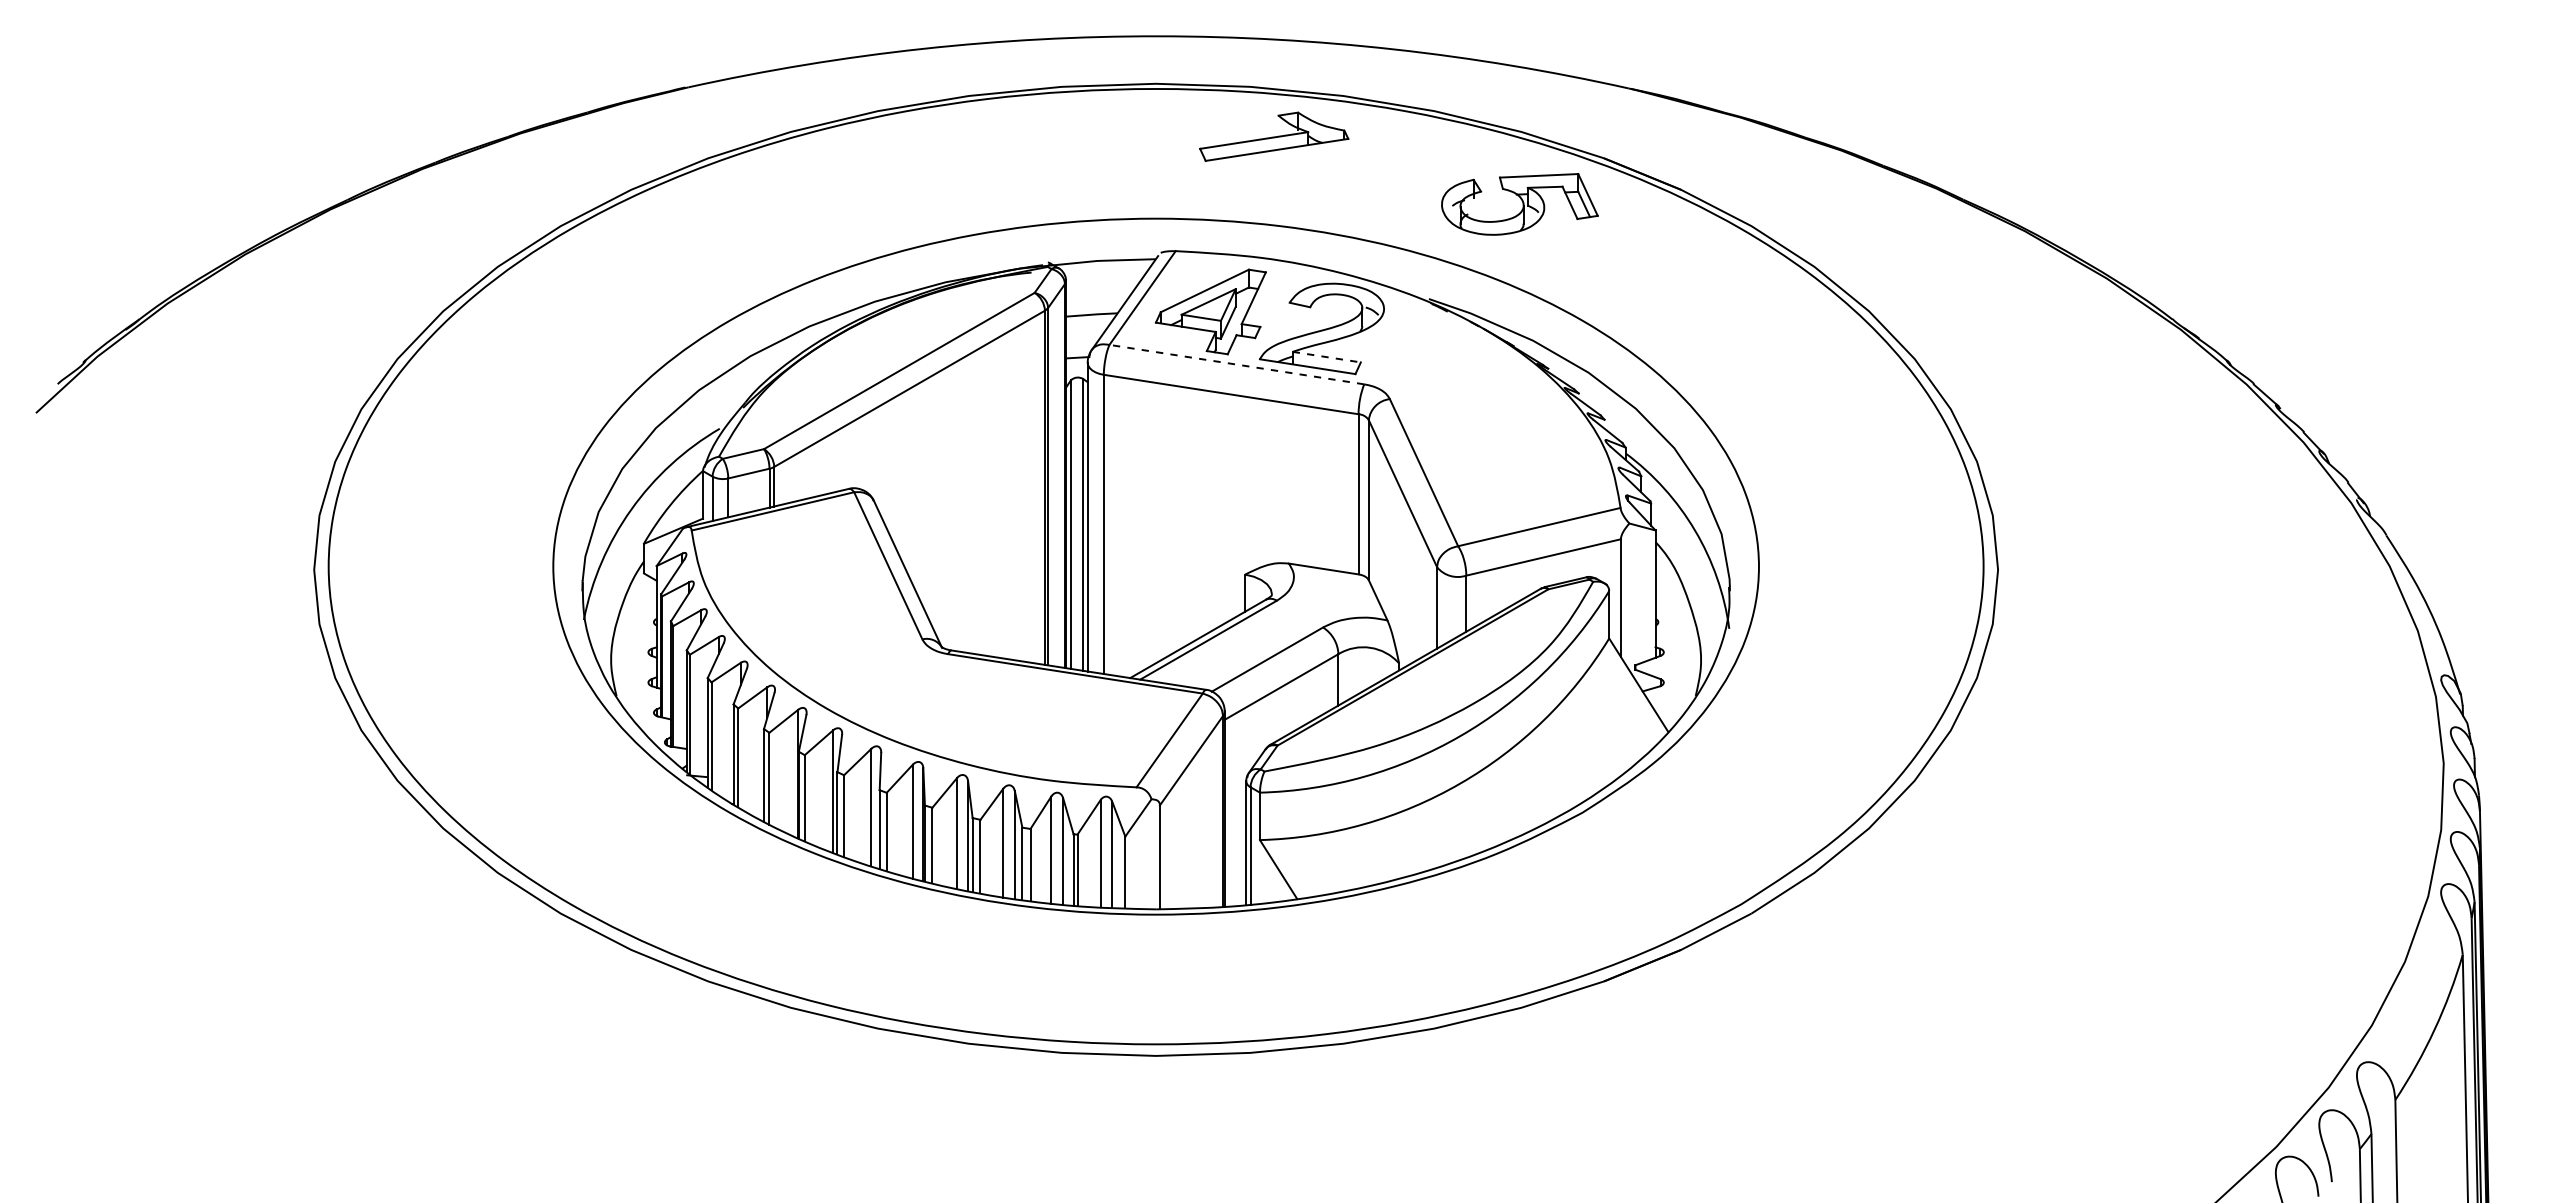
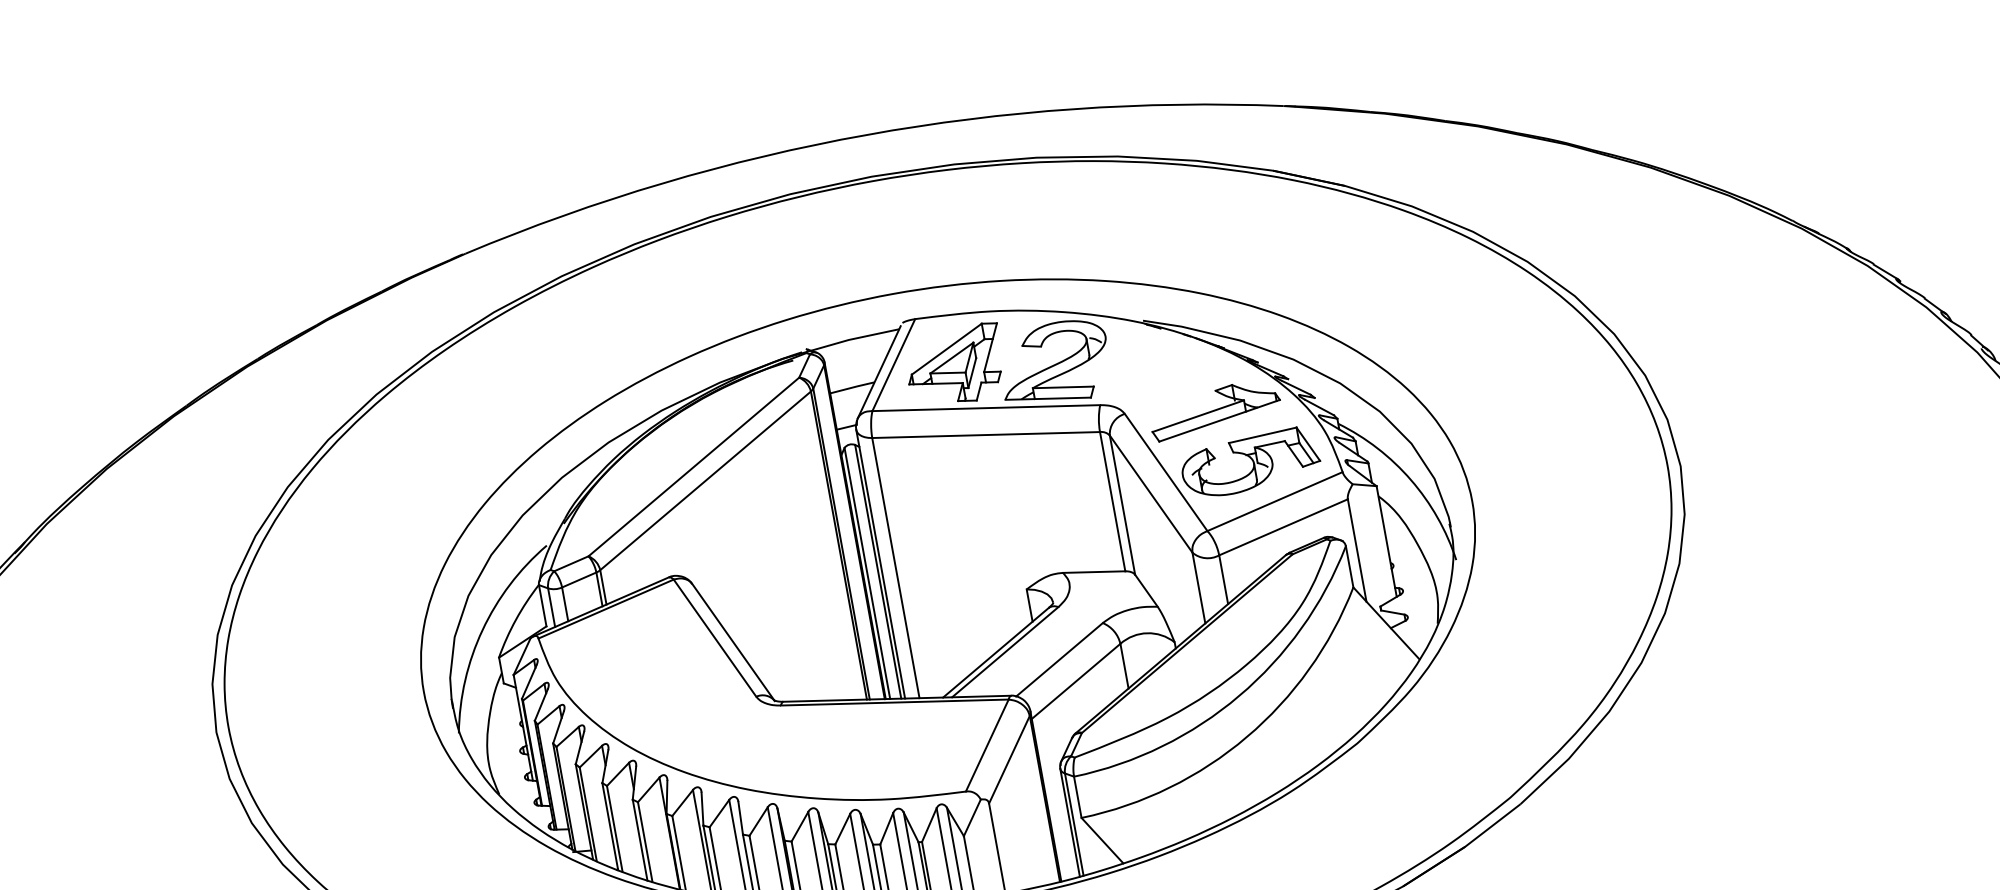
part: (1274, 136) -> (1215, 409), moved
part: (1519, 204) -> (1250, 463), moved
line: (1327, 357) -> (1064, 387), dashed -> solid
line: (1236, 364) -> (985, 408), dashed -> solid

